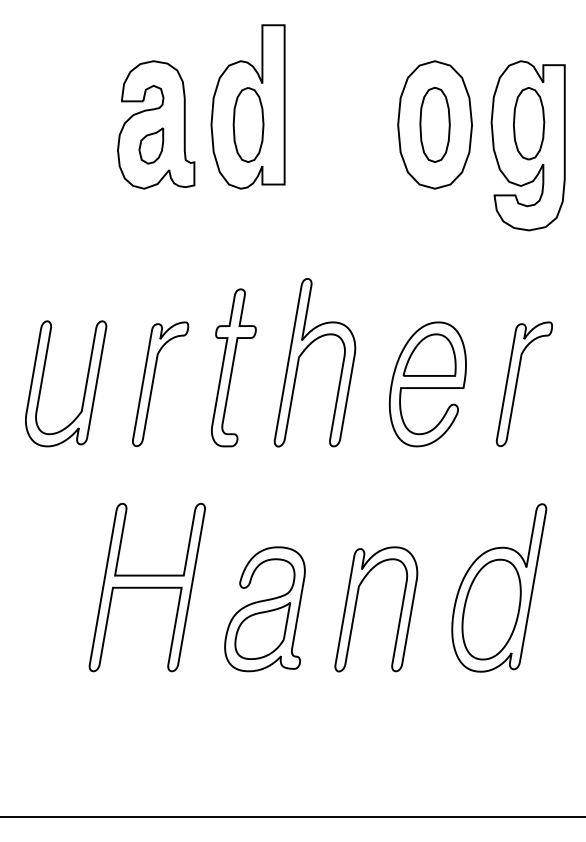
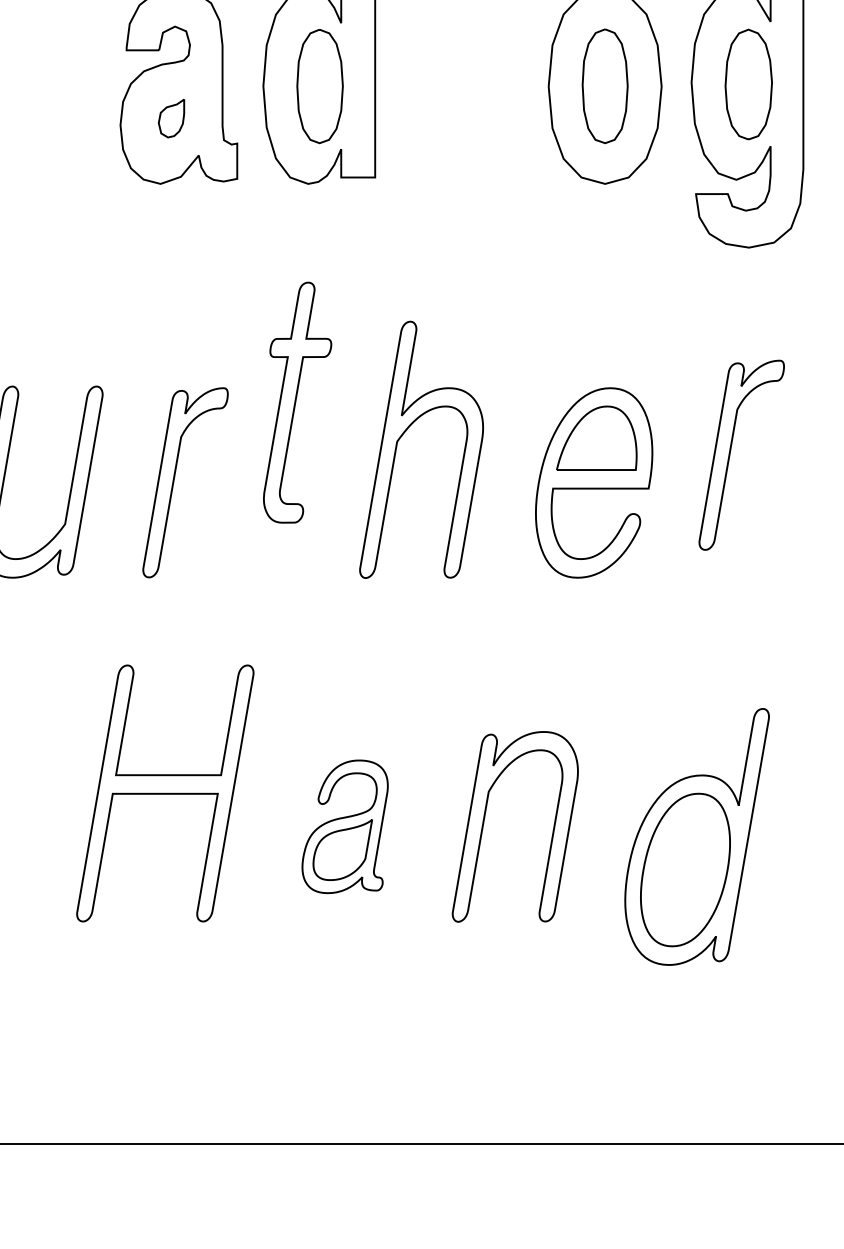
part: (151, 145) -> (171, 117), size x0.7
part: (233, 367) -> (297, 402), moved
part: (523, 383) -> (740, 454), moved
part: (499, 587) -> (697, 836), moved
part: (264, 609) -> (344, 827), size x0.7

